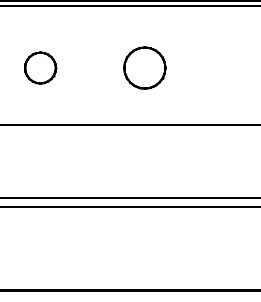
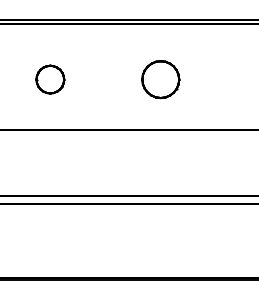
part: (144, 67) -> (160, 79), moved

